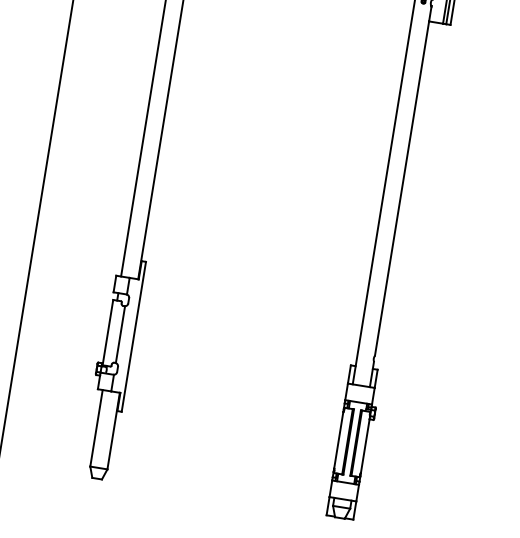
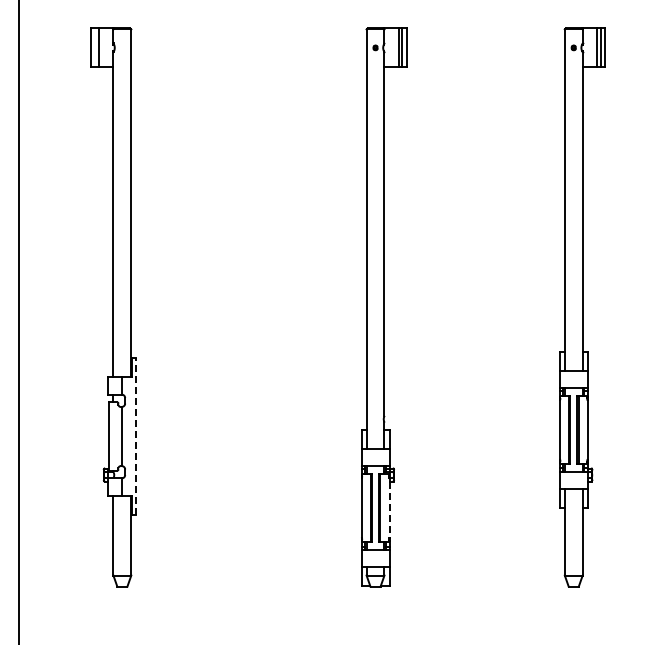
line: (134, 336) -> (136, 436), solid -> dashed
line: (365, 447) -> (389, 510), solid -> dashed

